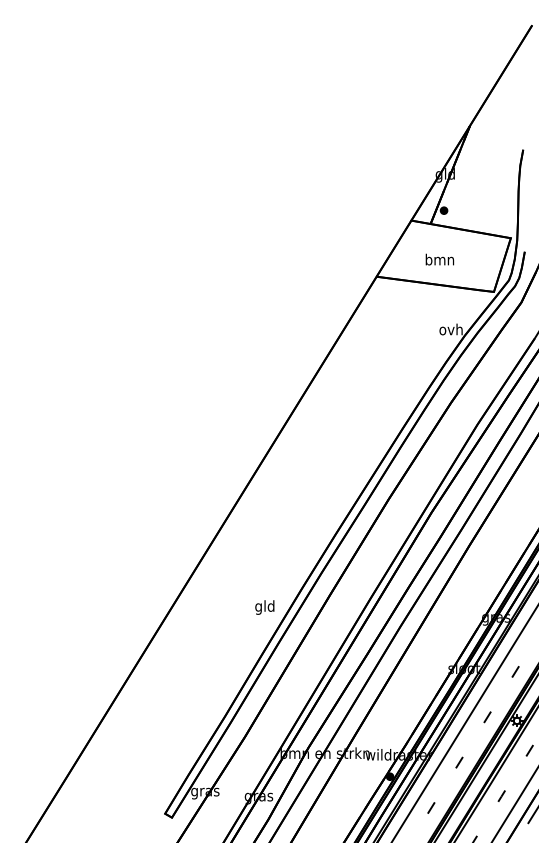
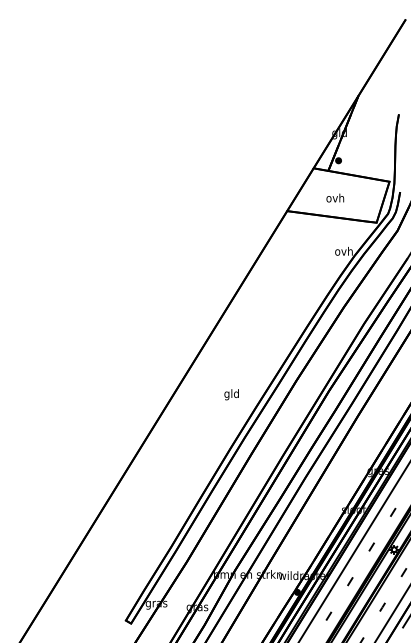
text: (439, 259) -> (335, 197), bmn -> ovh
text: (264, 607) -> (231, 394), moved

